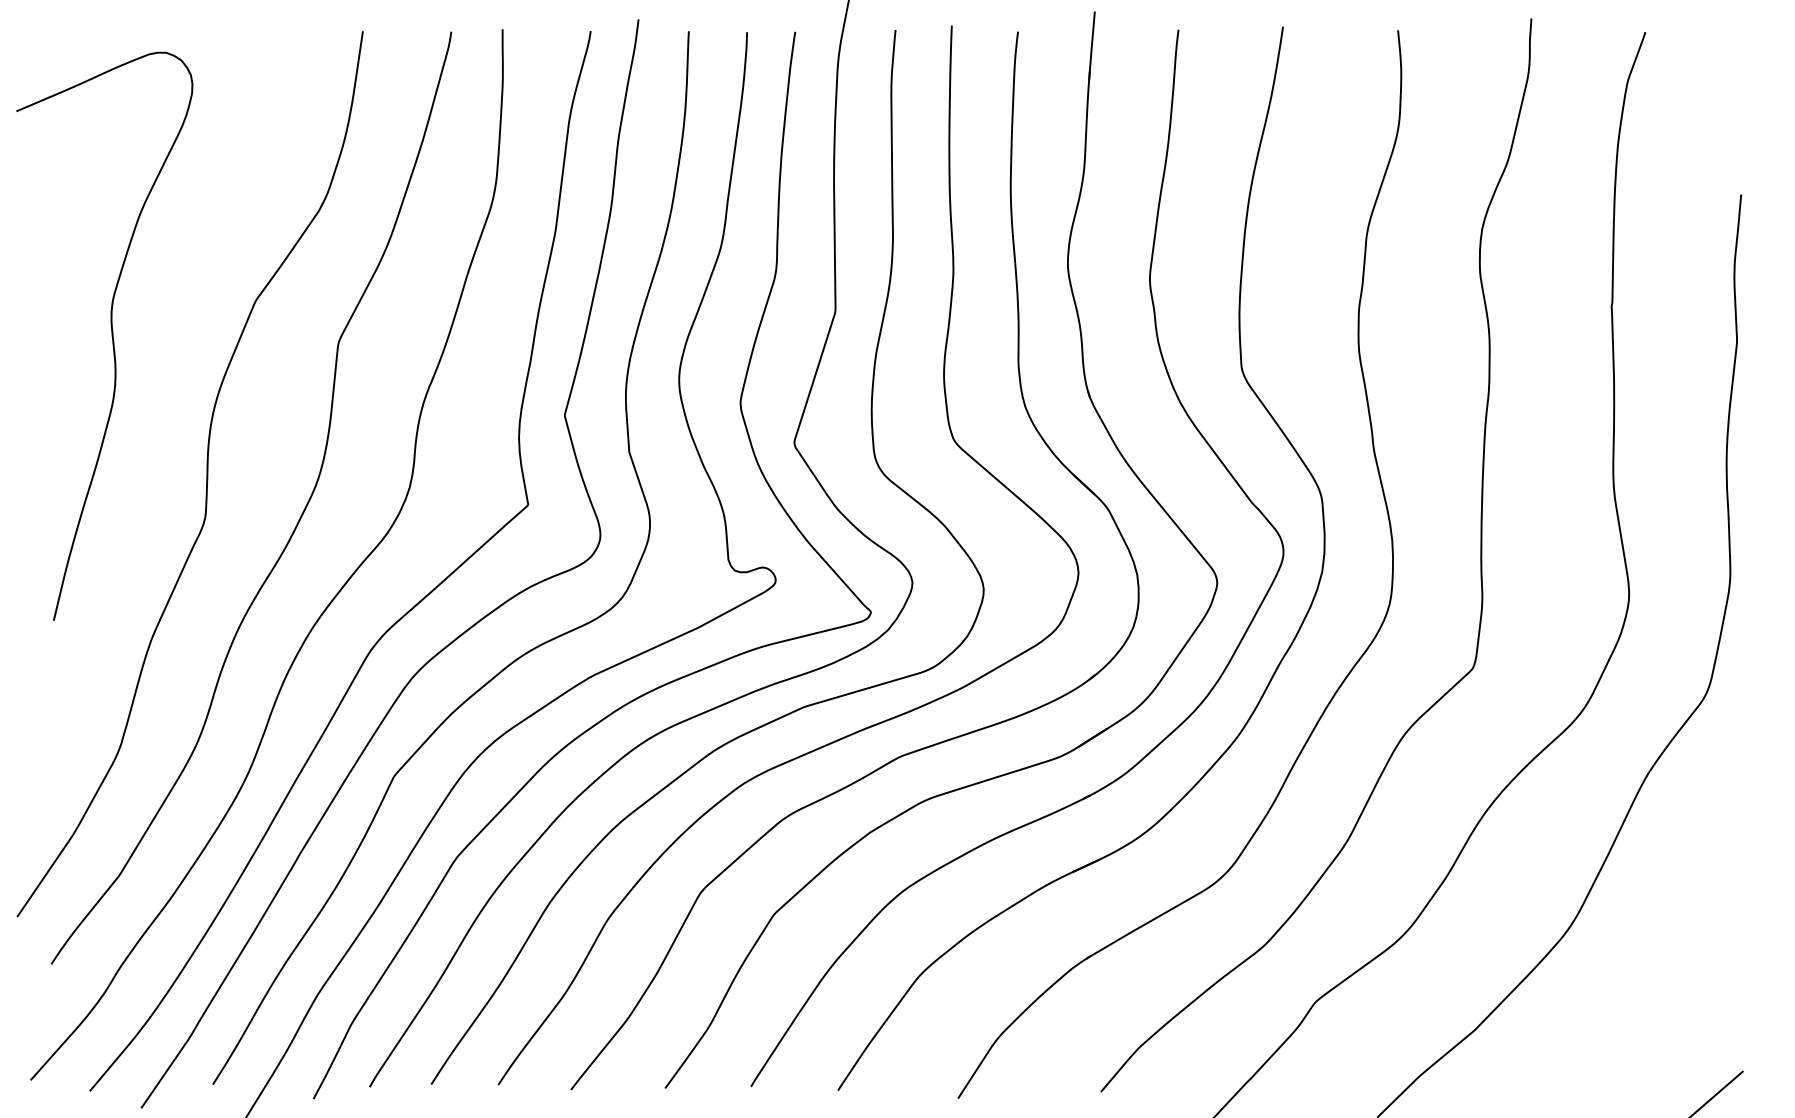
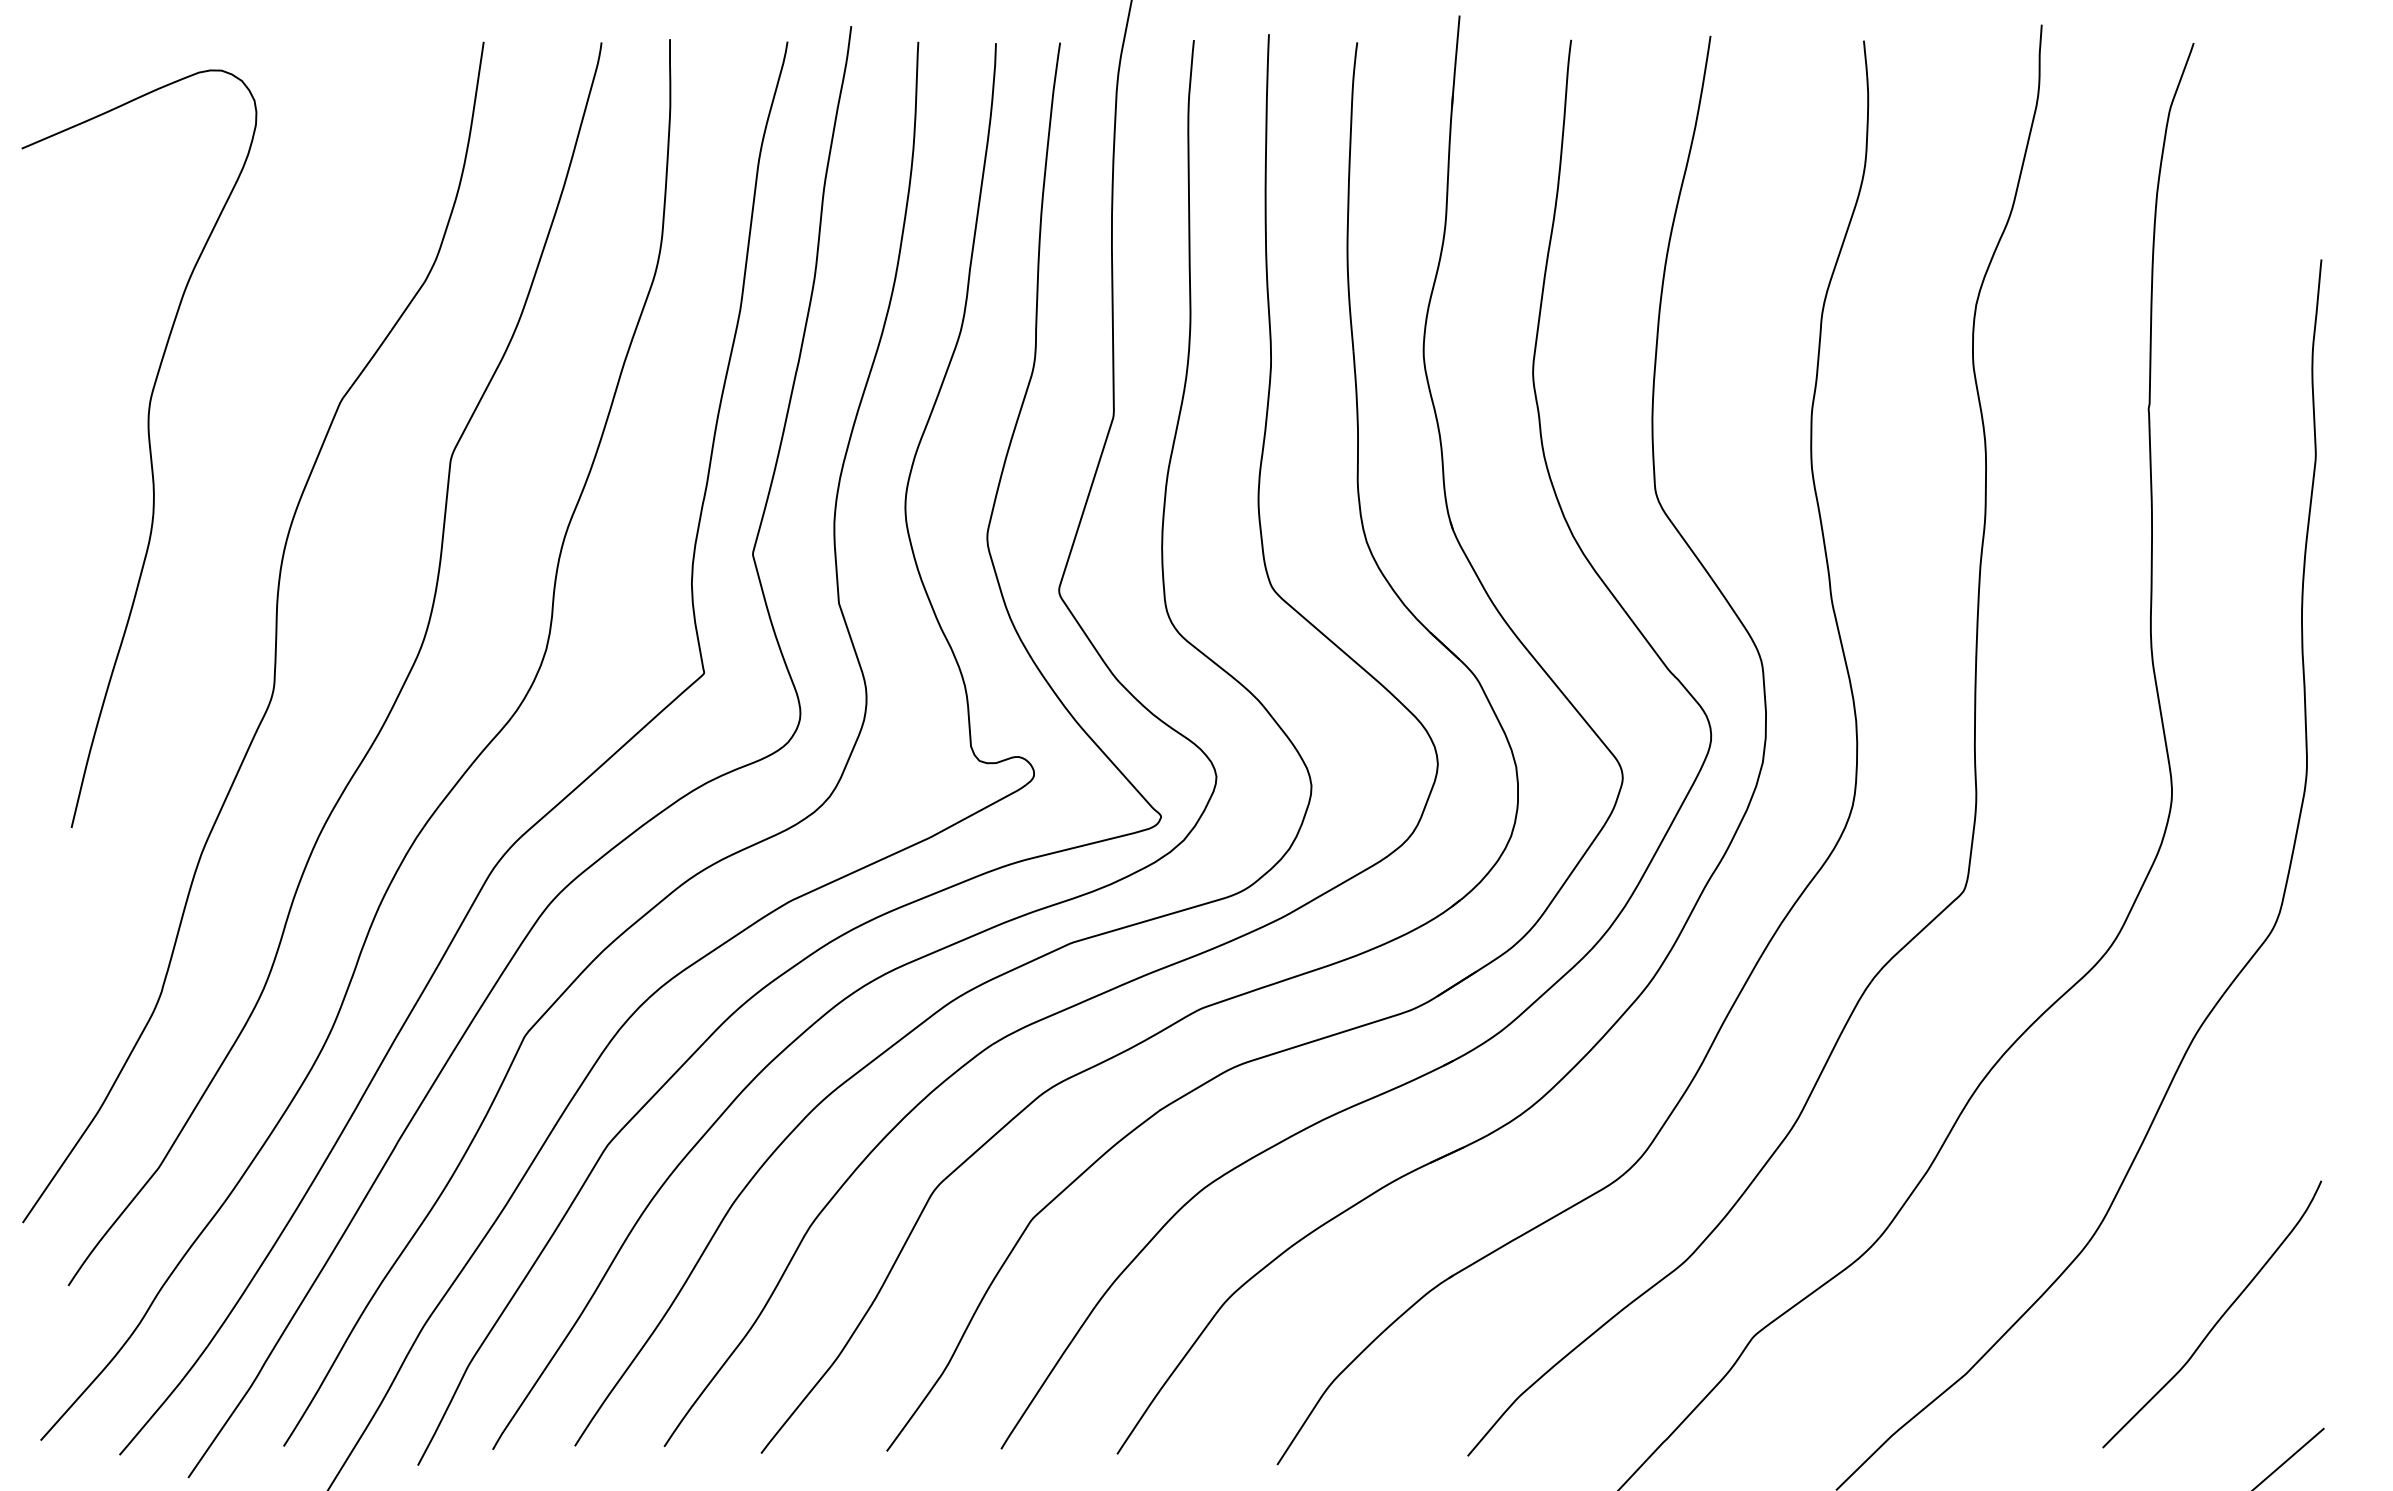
curve: (1663, 989) -> (2217, 1319), added

